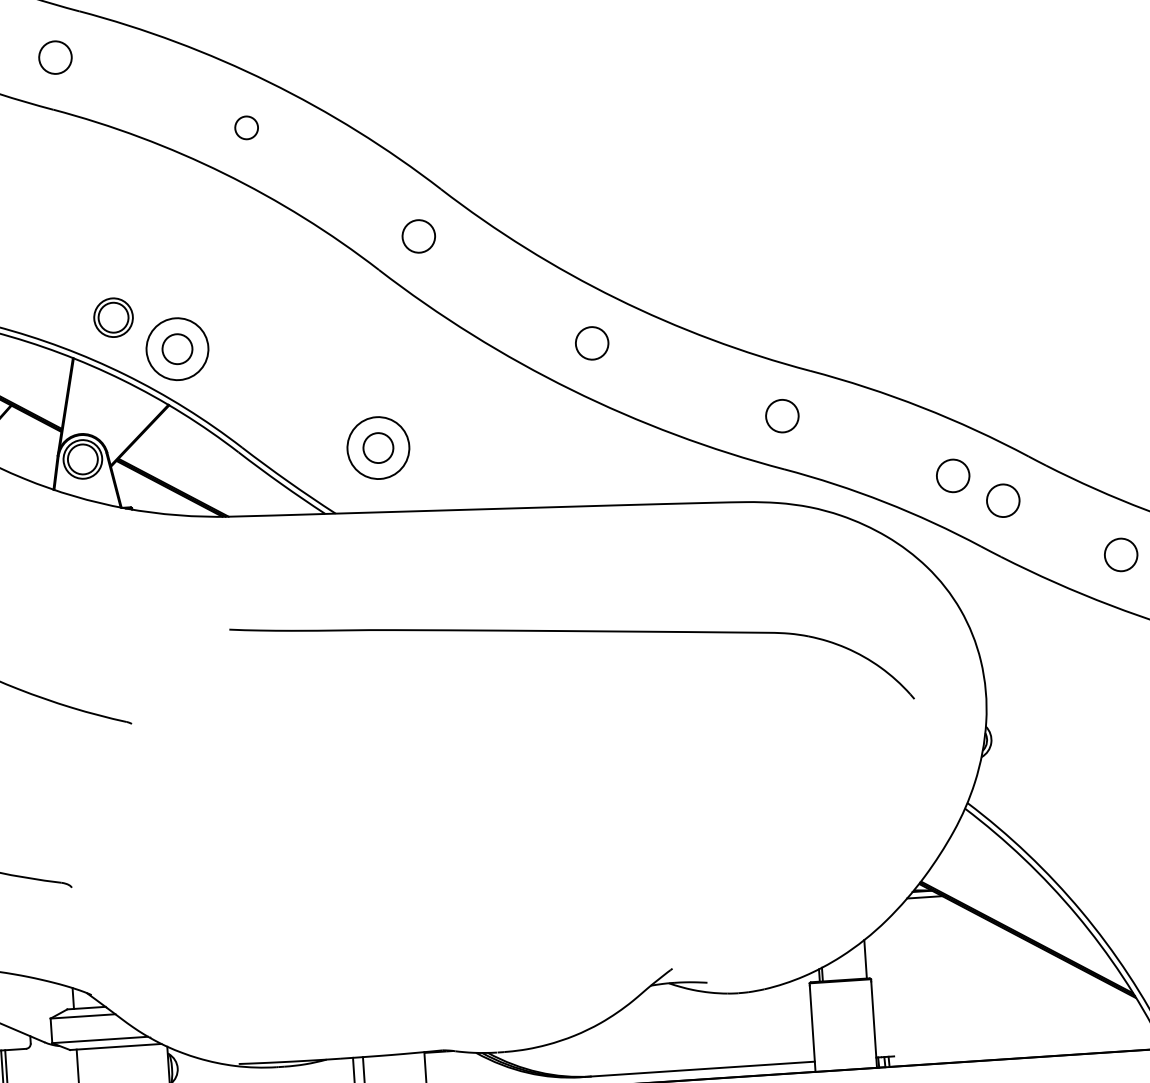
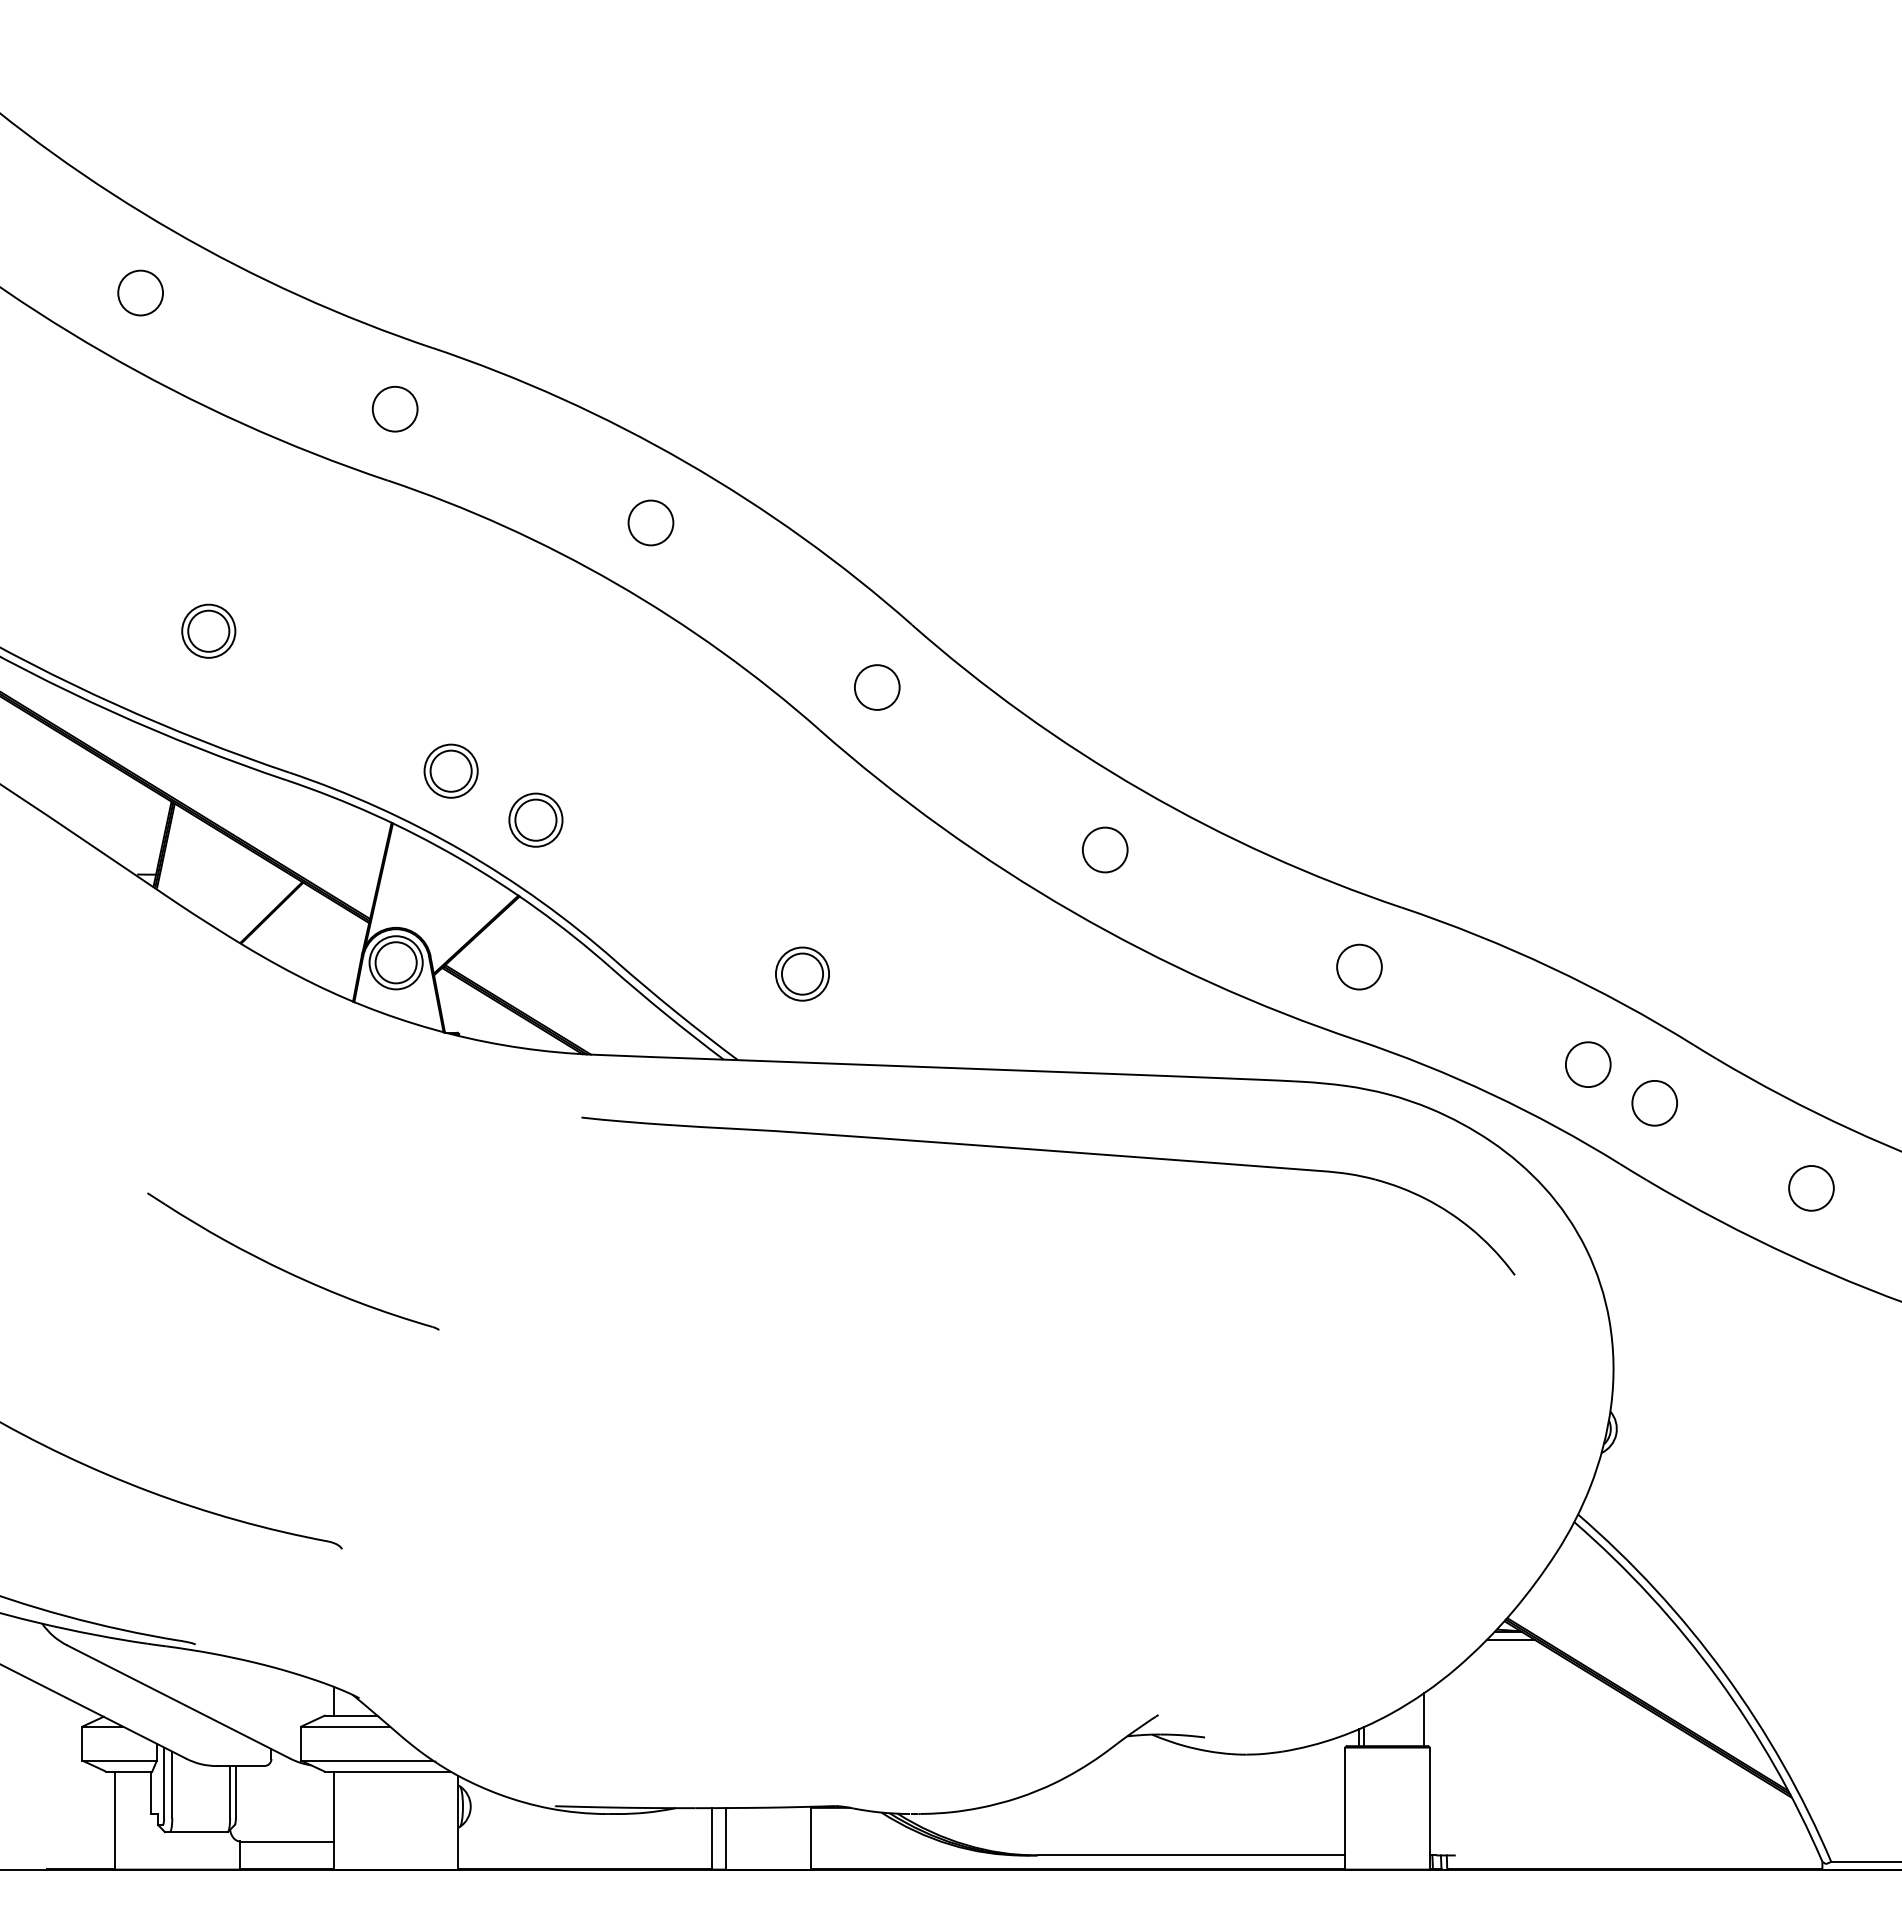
circle: (246, 127) -> (650, 522), size x1.43
circle: (177, 348) -> (535, 819), size x0.62
circle: (378, 447) -> (802, 973), size x0.62
part: (575, 632) -> (1056, 1152), moved

